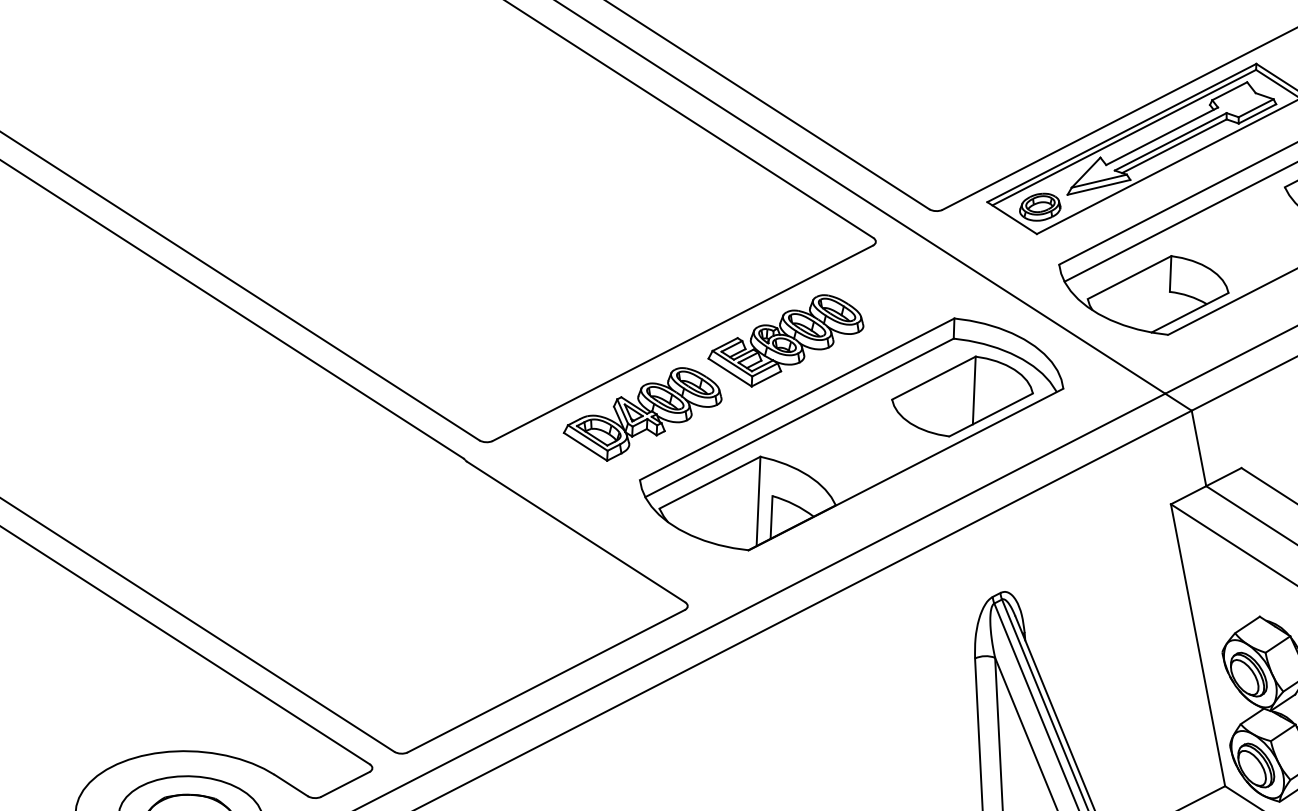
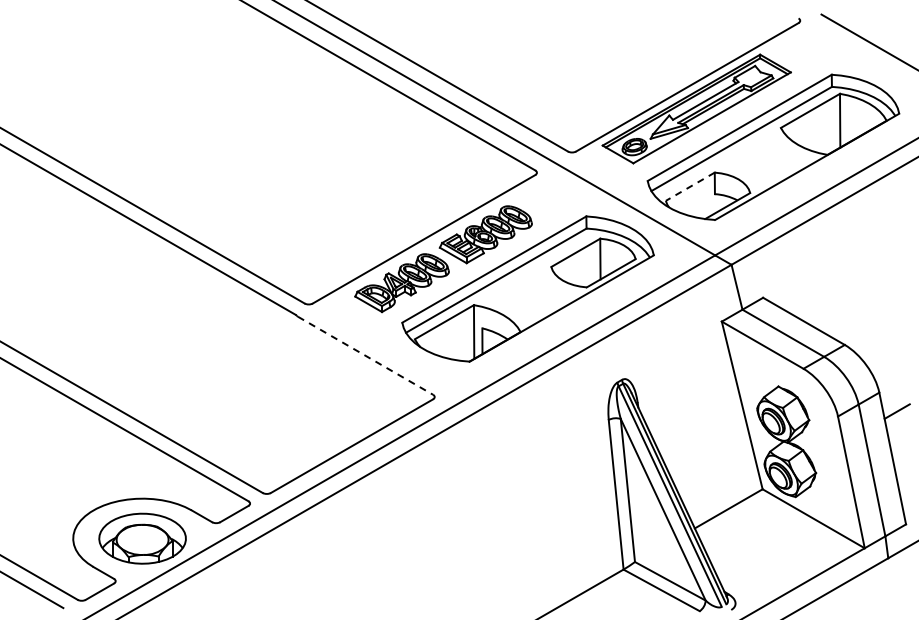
line: (1128, 277) -> (689, 186), solid -> dashed
line: (576, 531) -> (365, 355), solid -> dashed

